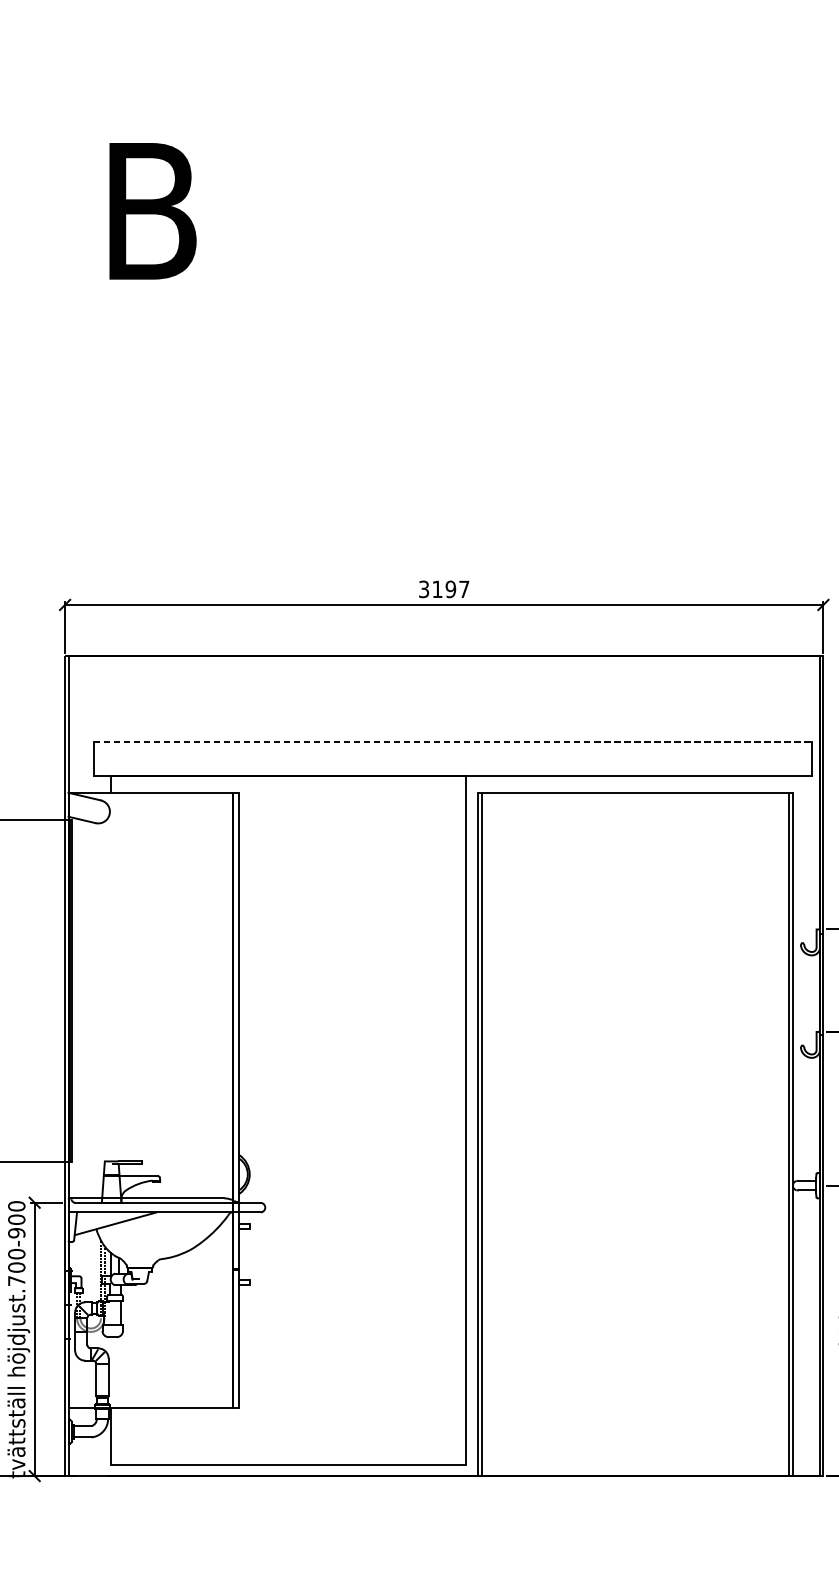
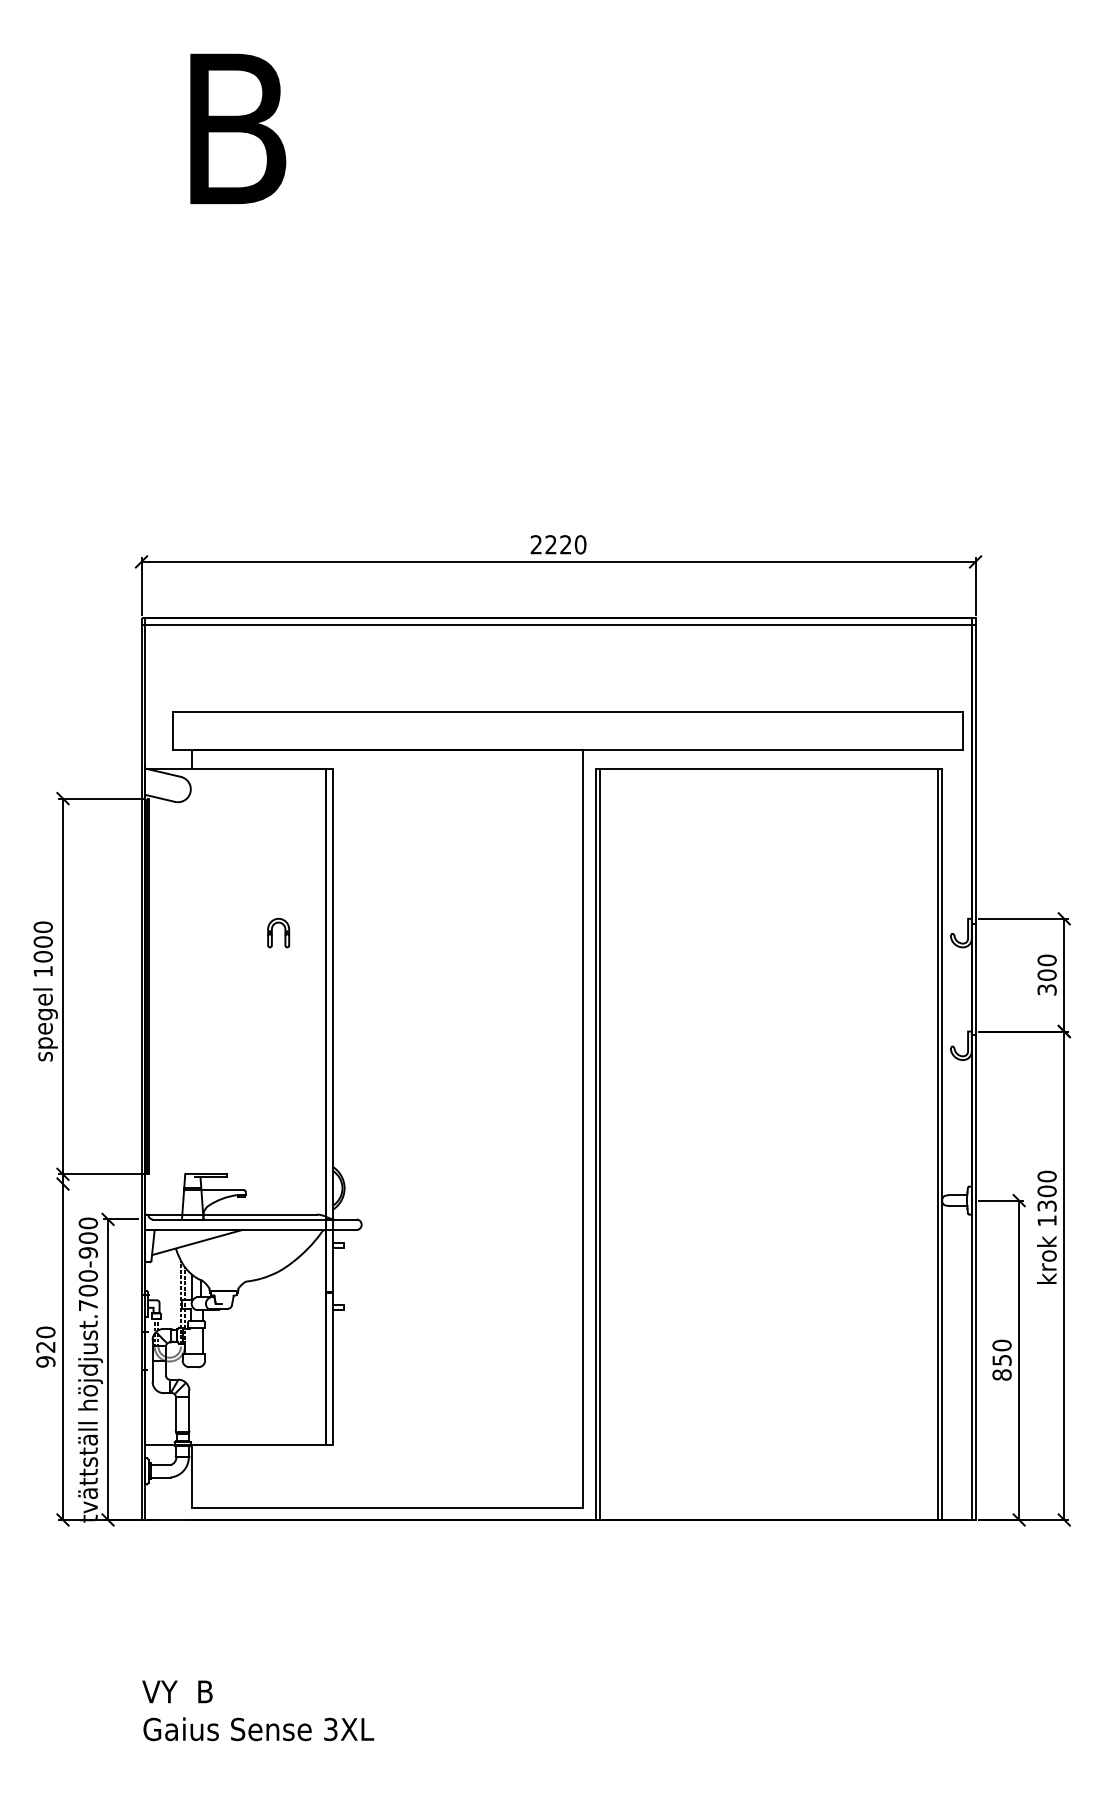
text: (444, 589) -> (558, 544), 3197 -> 2220
line: (444, 662) -> (558, 625), added
line: (452, 741) -> (567, 712), dashed -> solid
part: (189, 941) -> (278, 932), added

